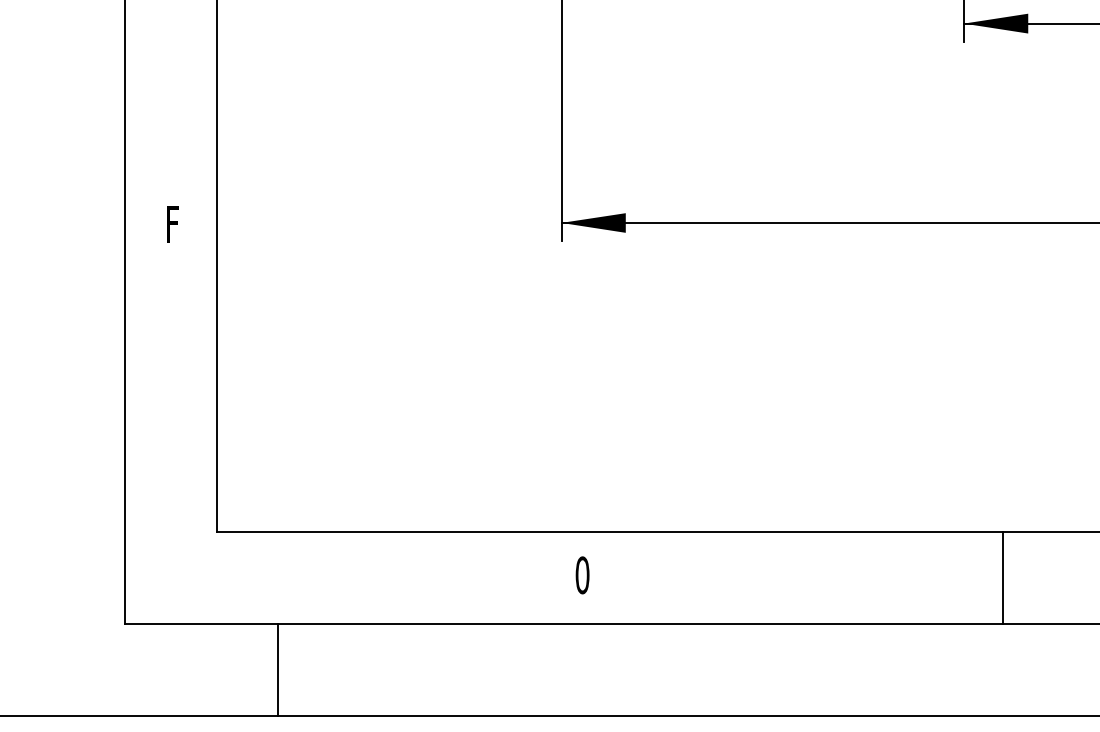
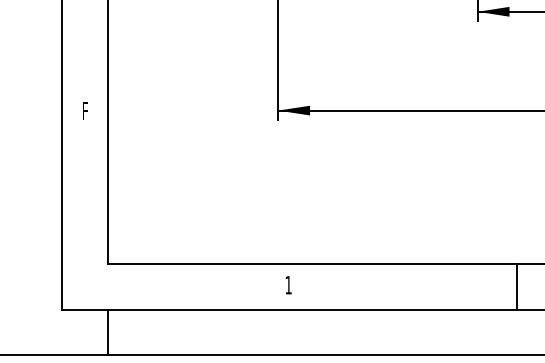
text: (582, 573) -> (288, 284), 0 -> 1
line: (1003, 577) -> (517, 286), moved
line: (277, 670) -> (107, 332), moved

